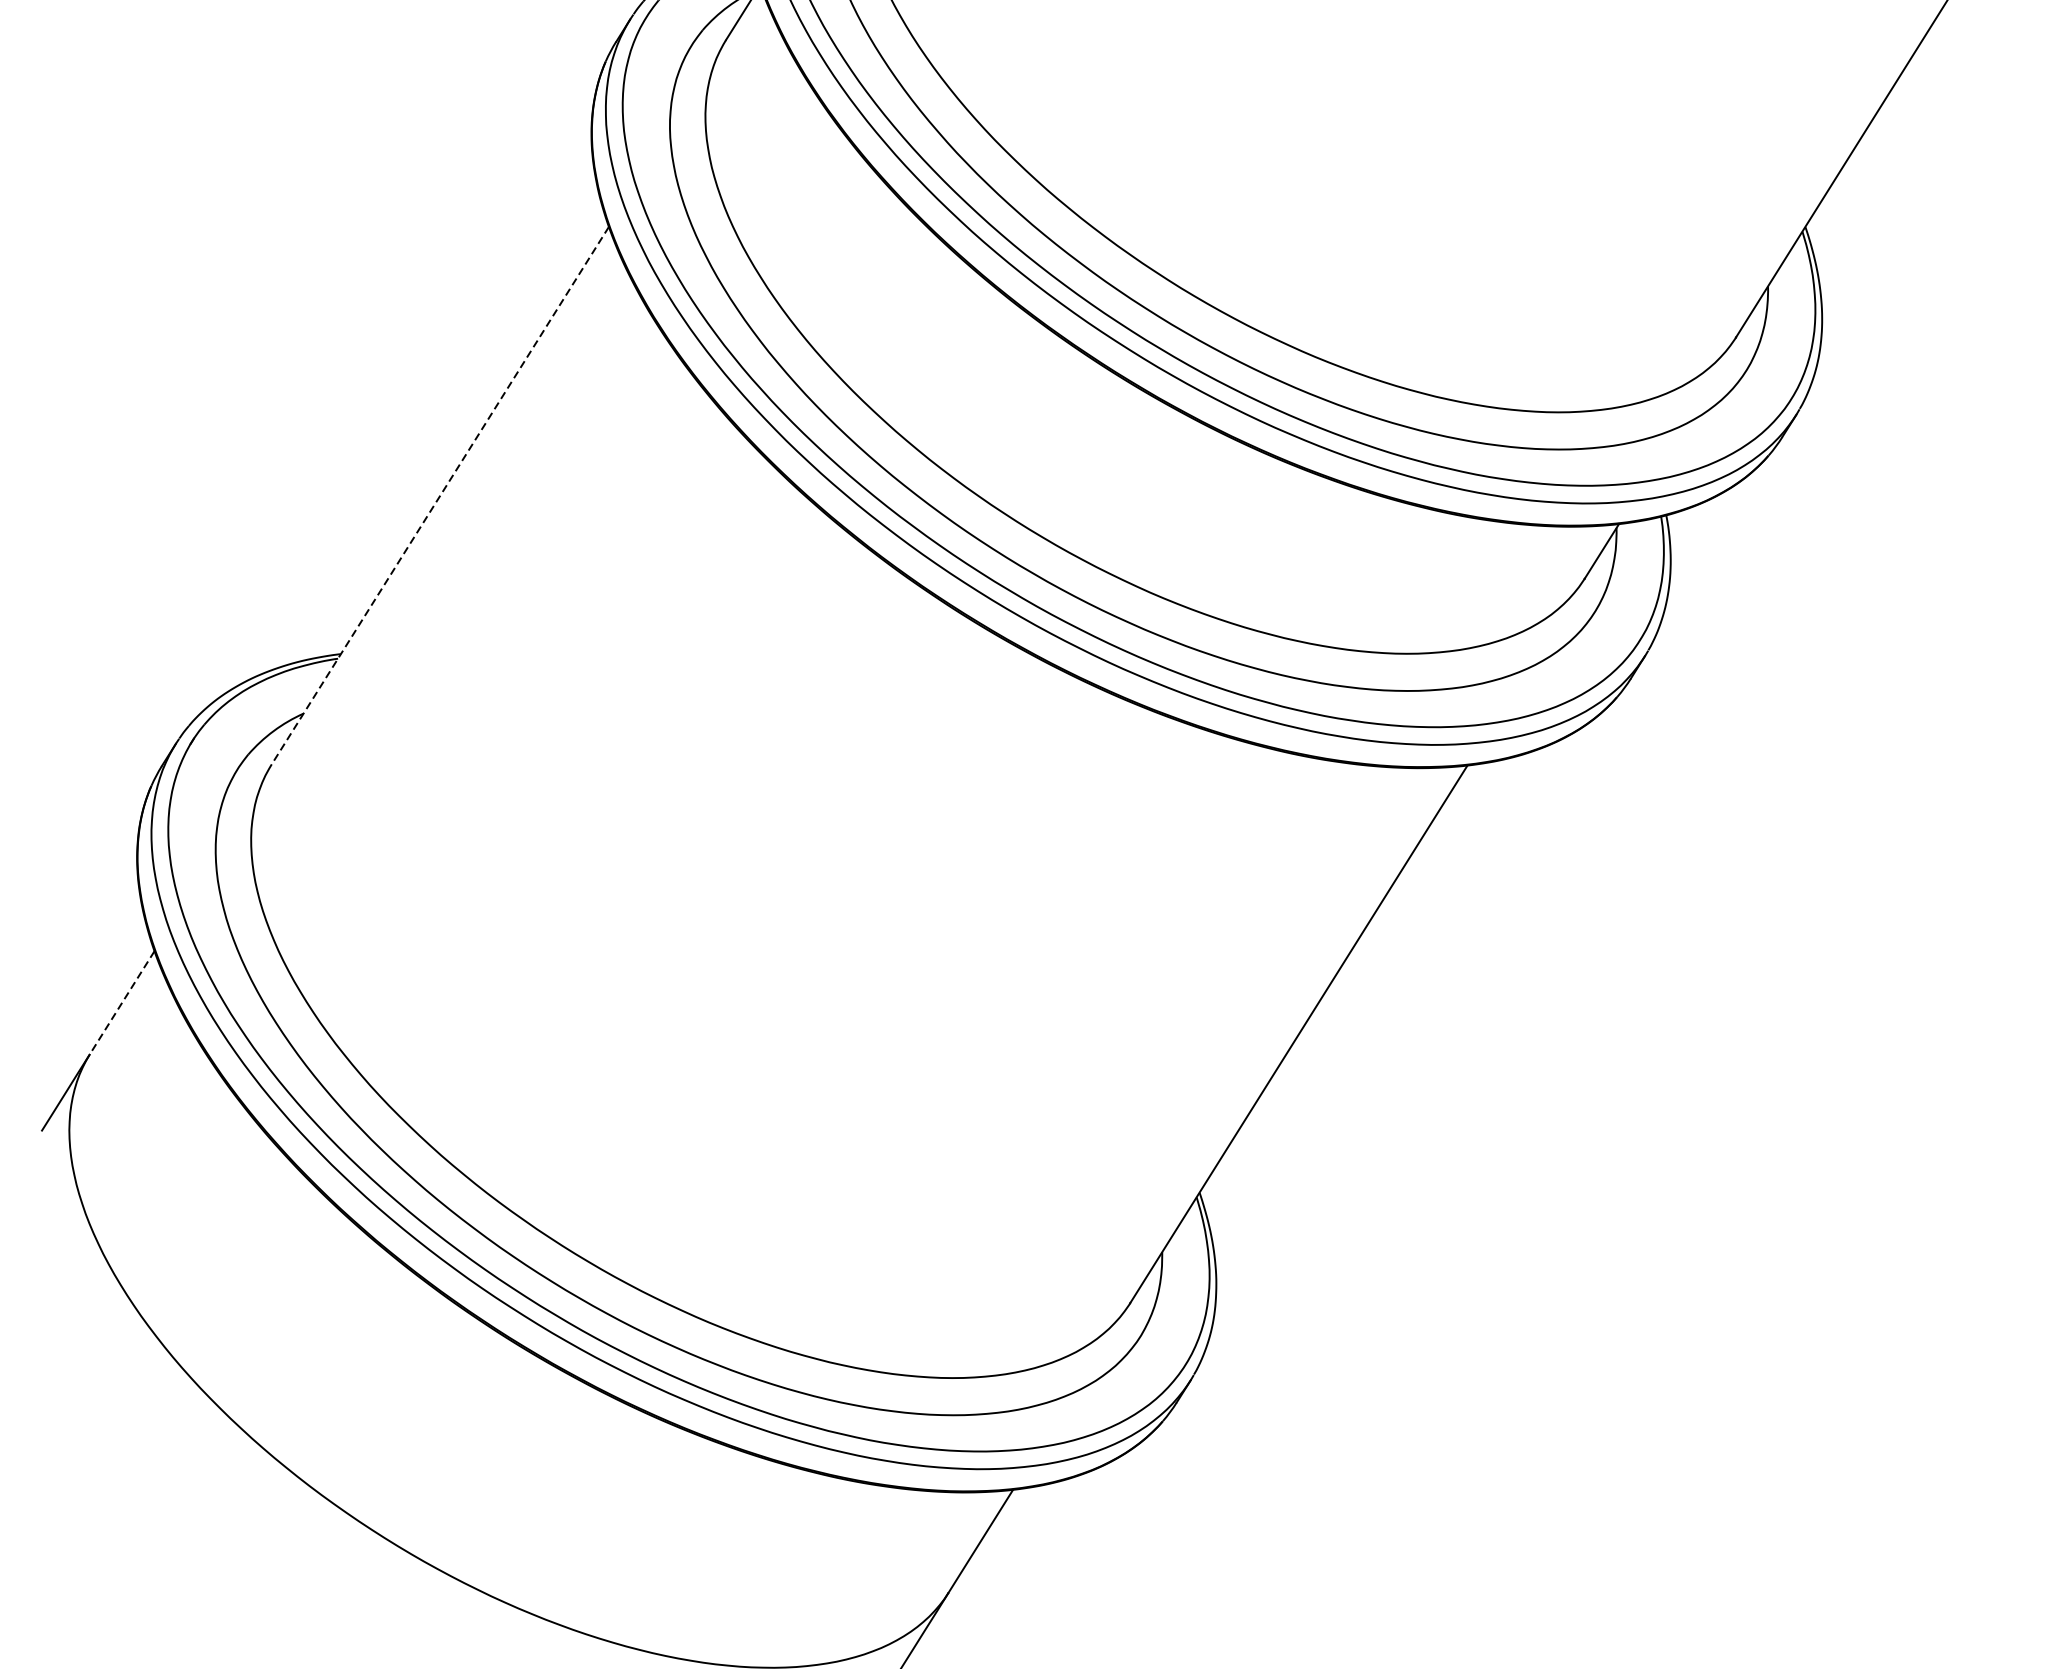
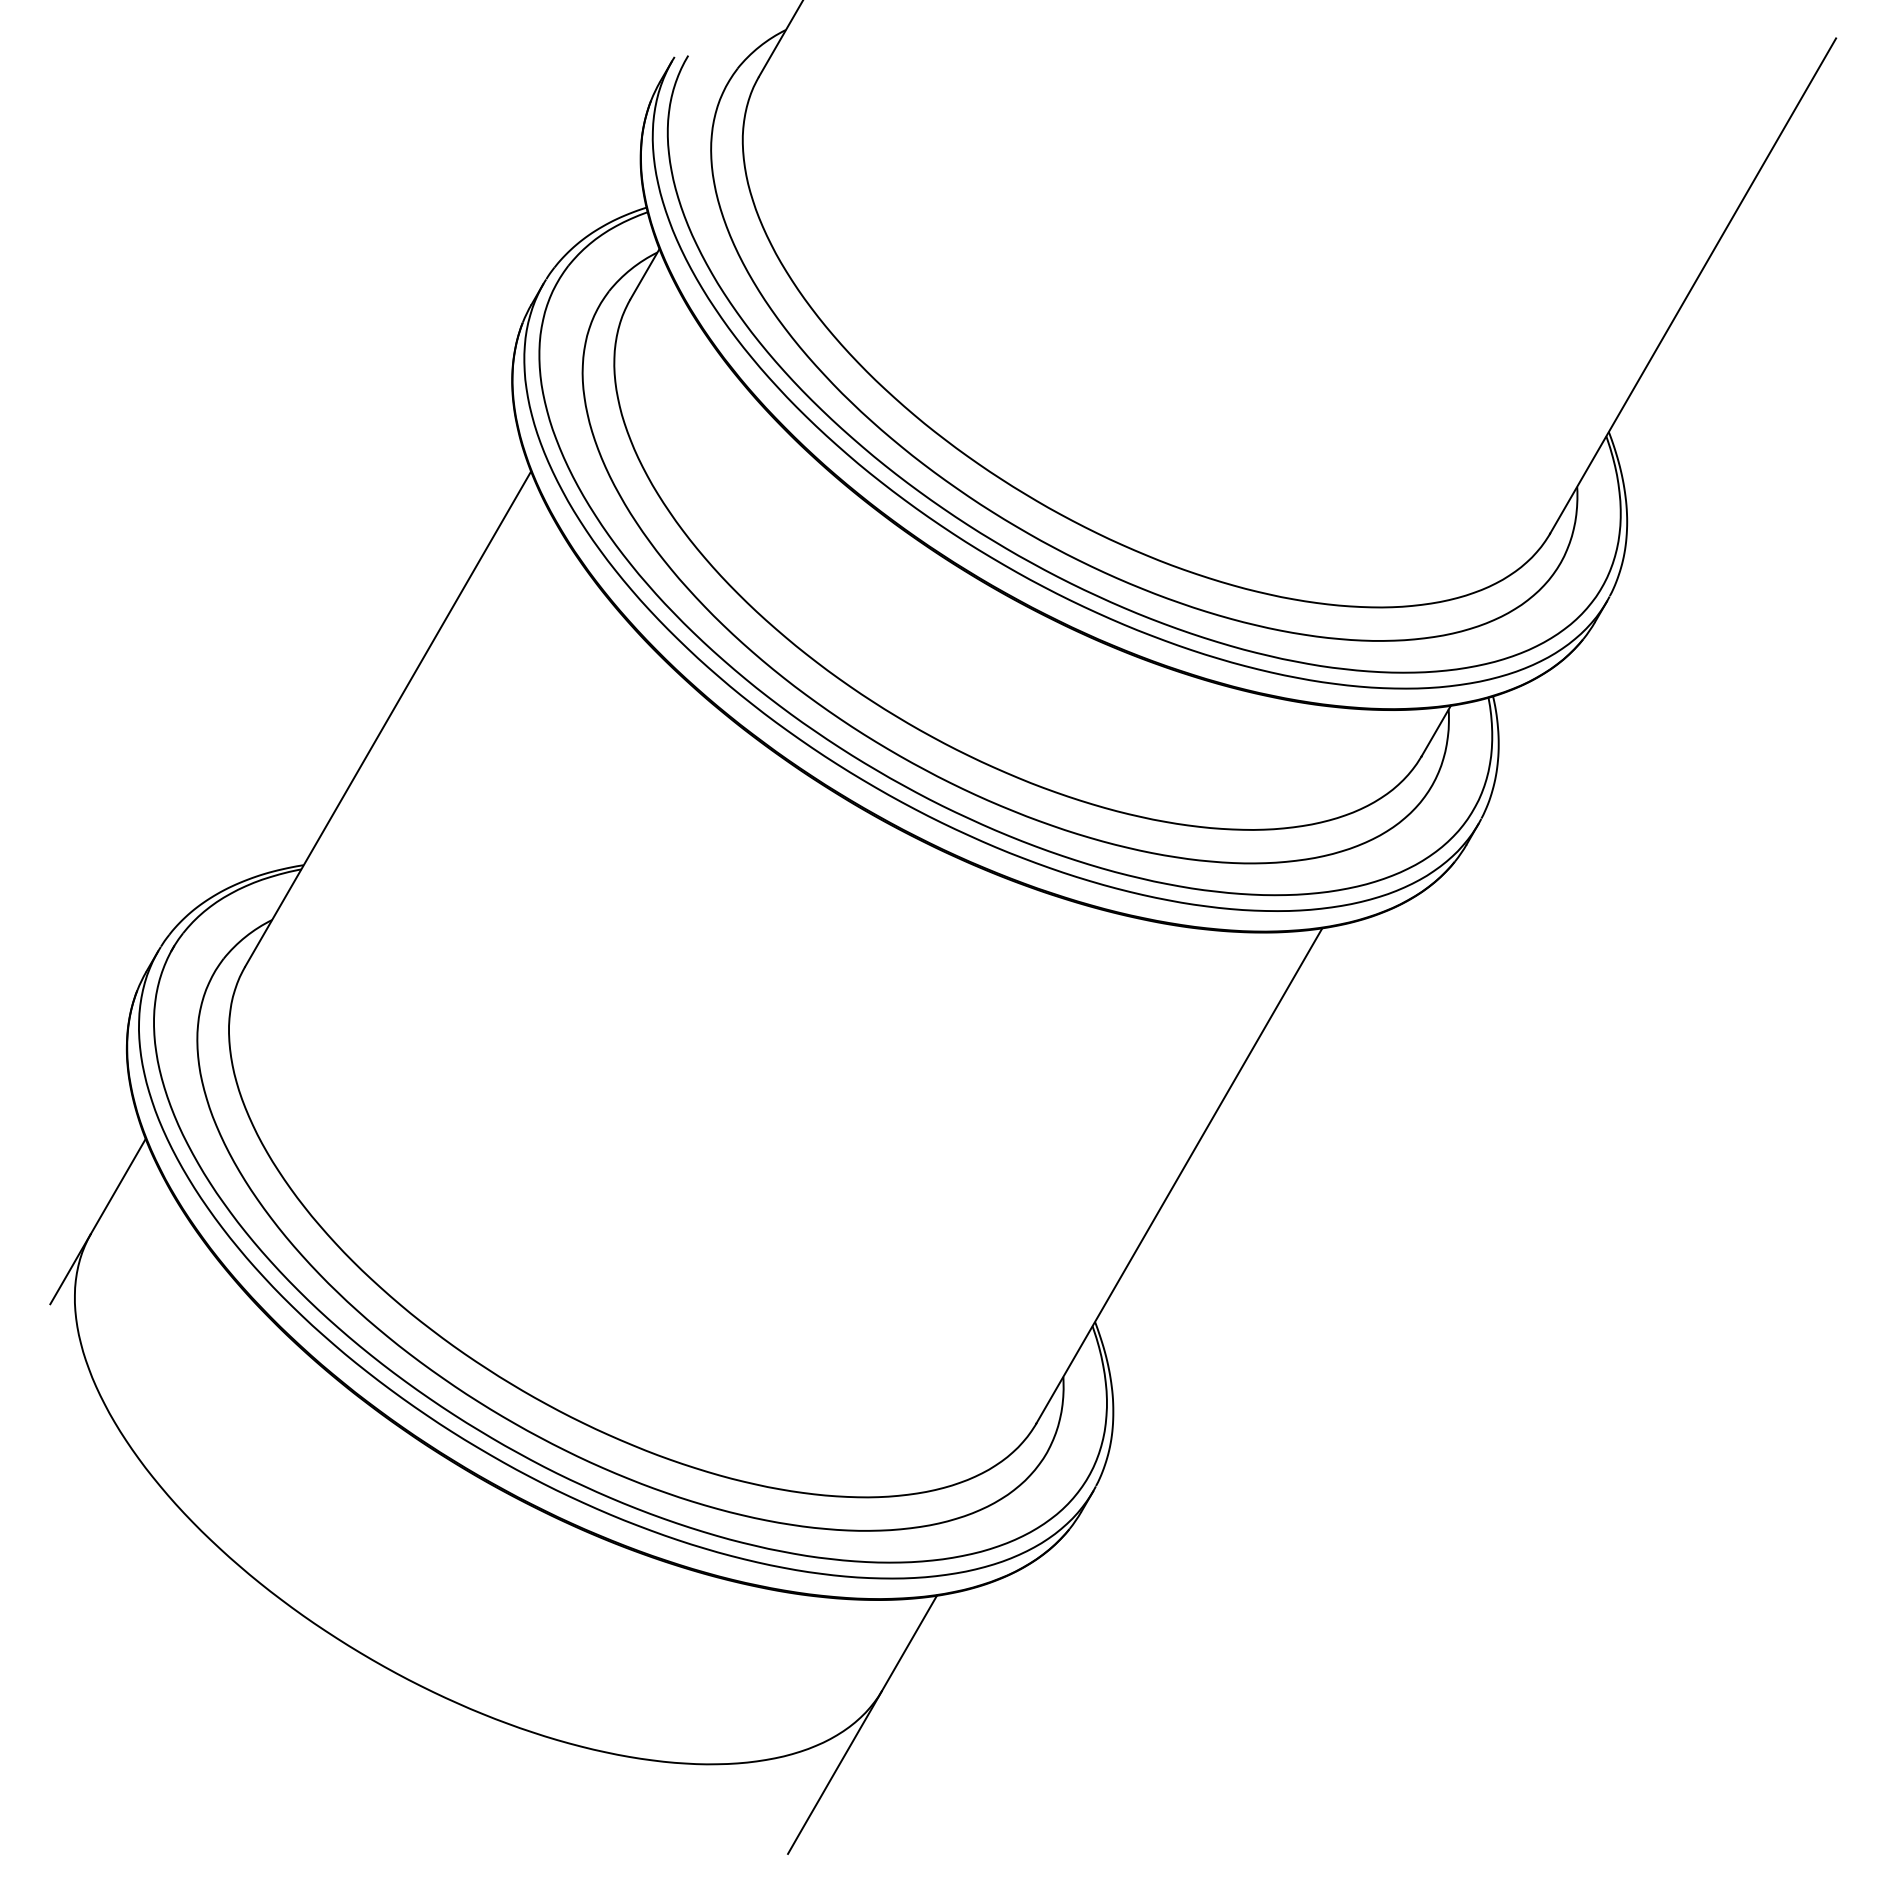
line: (440, 496) -> (388, 719), dashed -> solid
line: (122, 1002) -> (118, 1186), dashed -> solid

